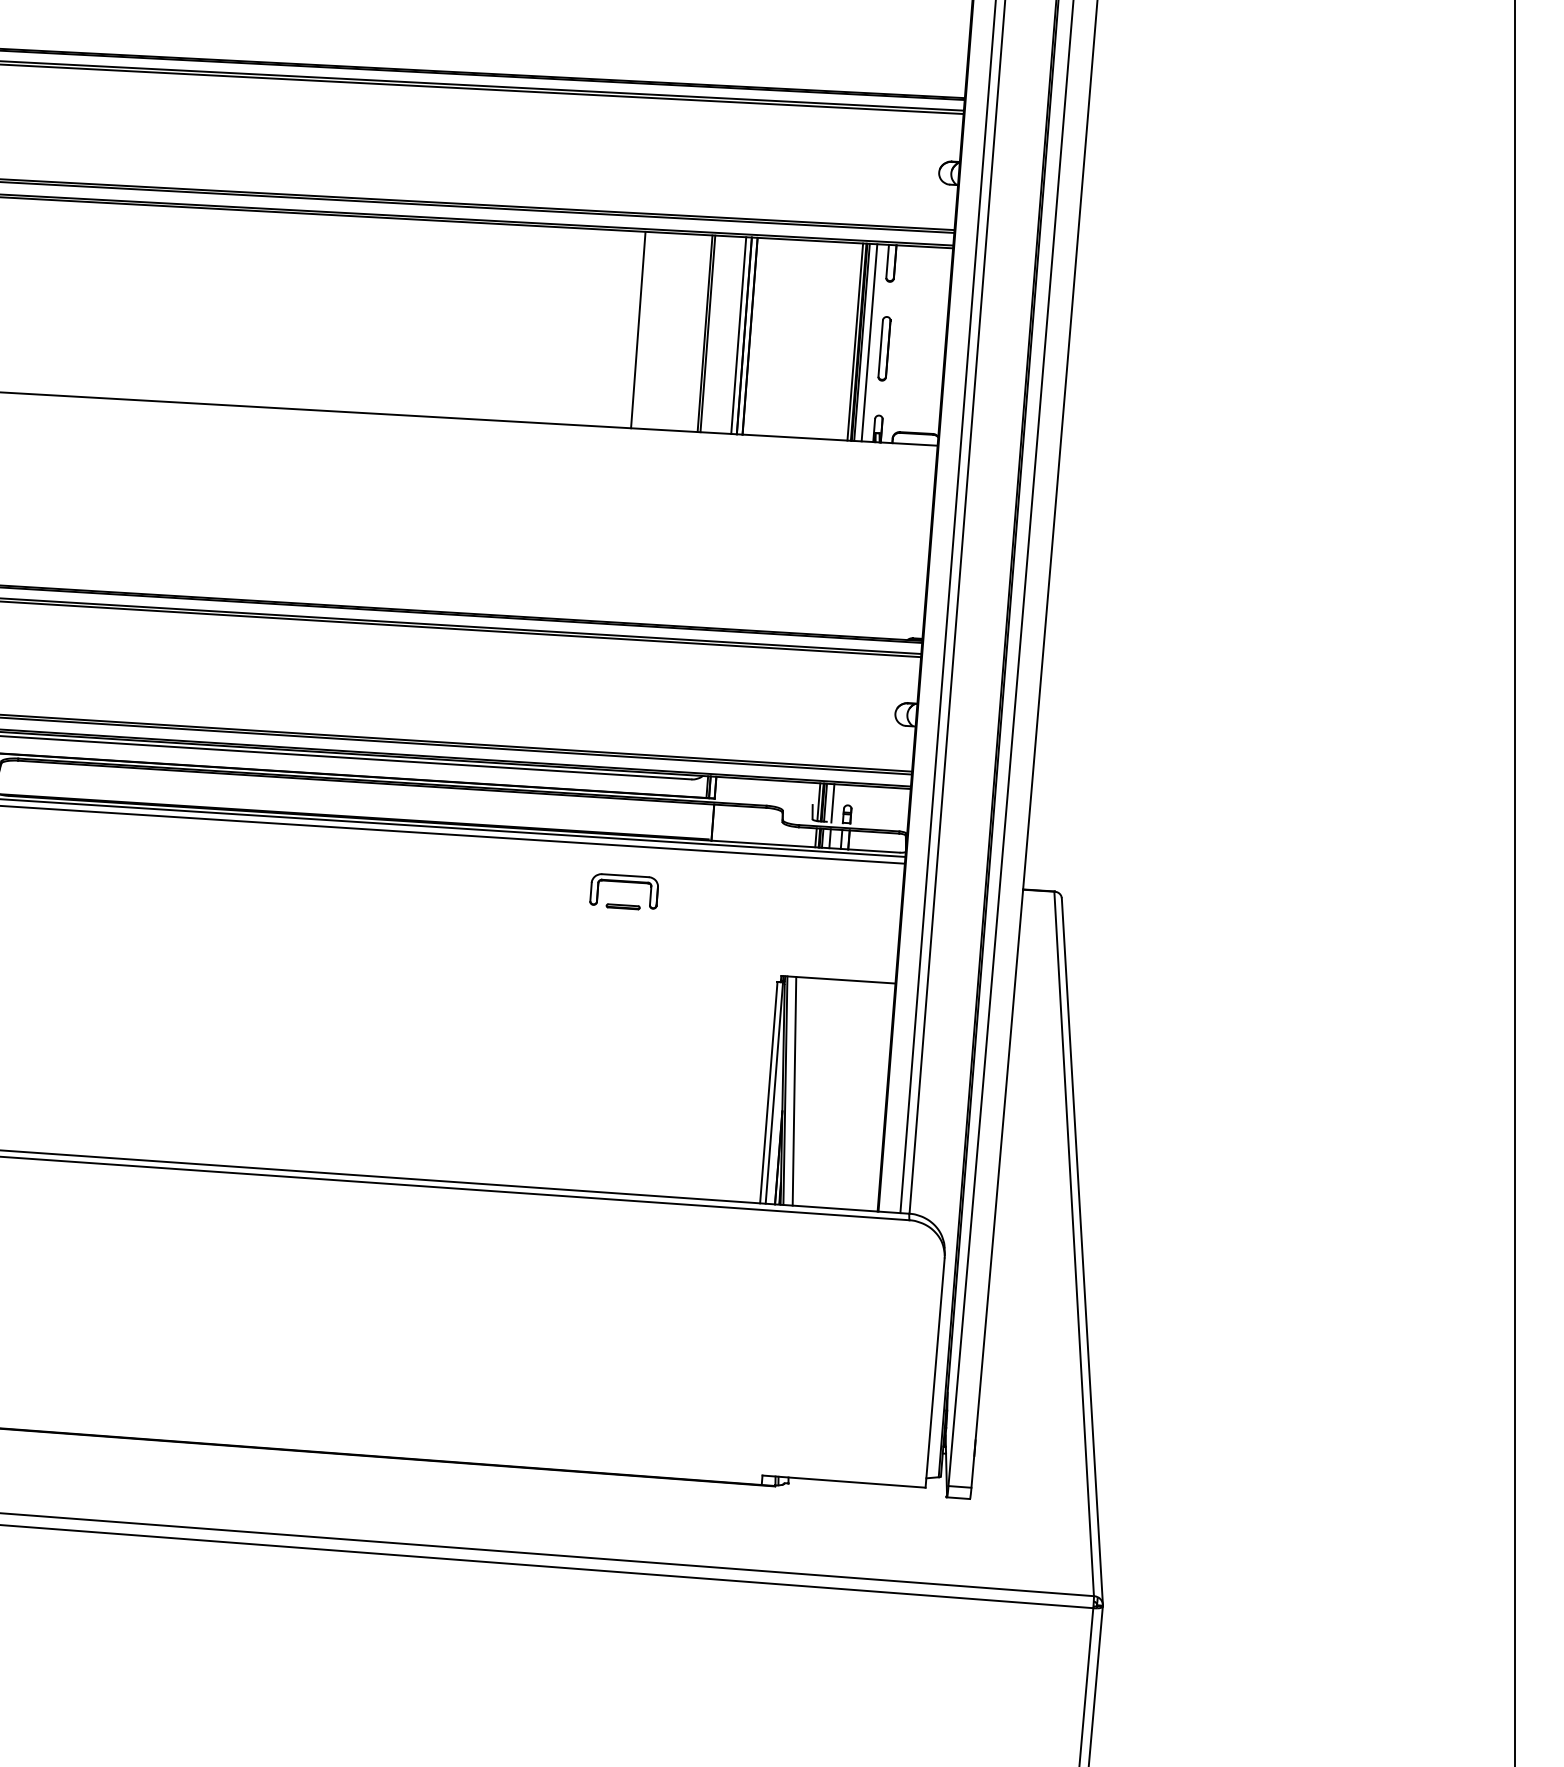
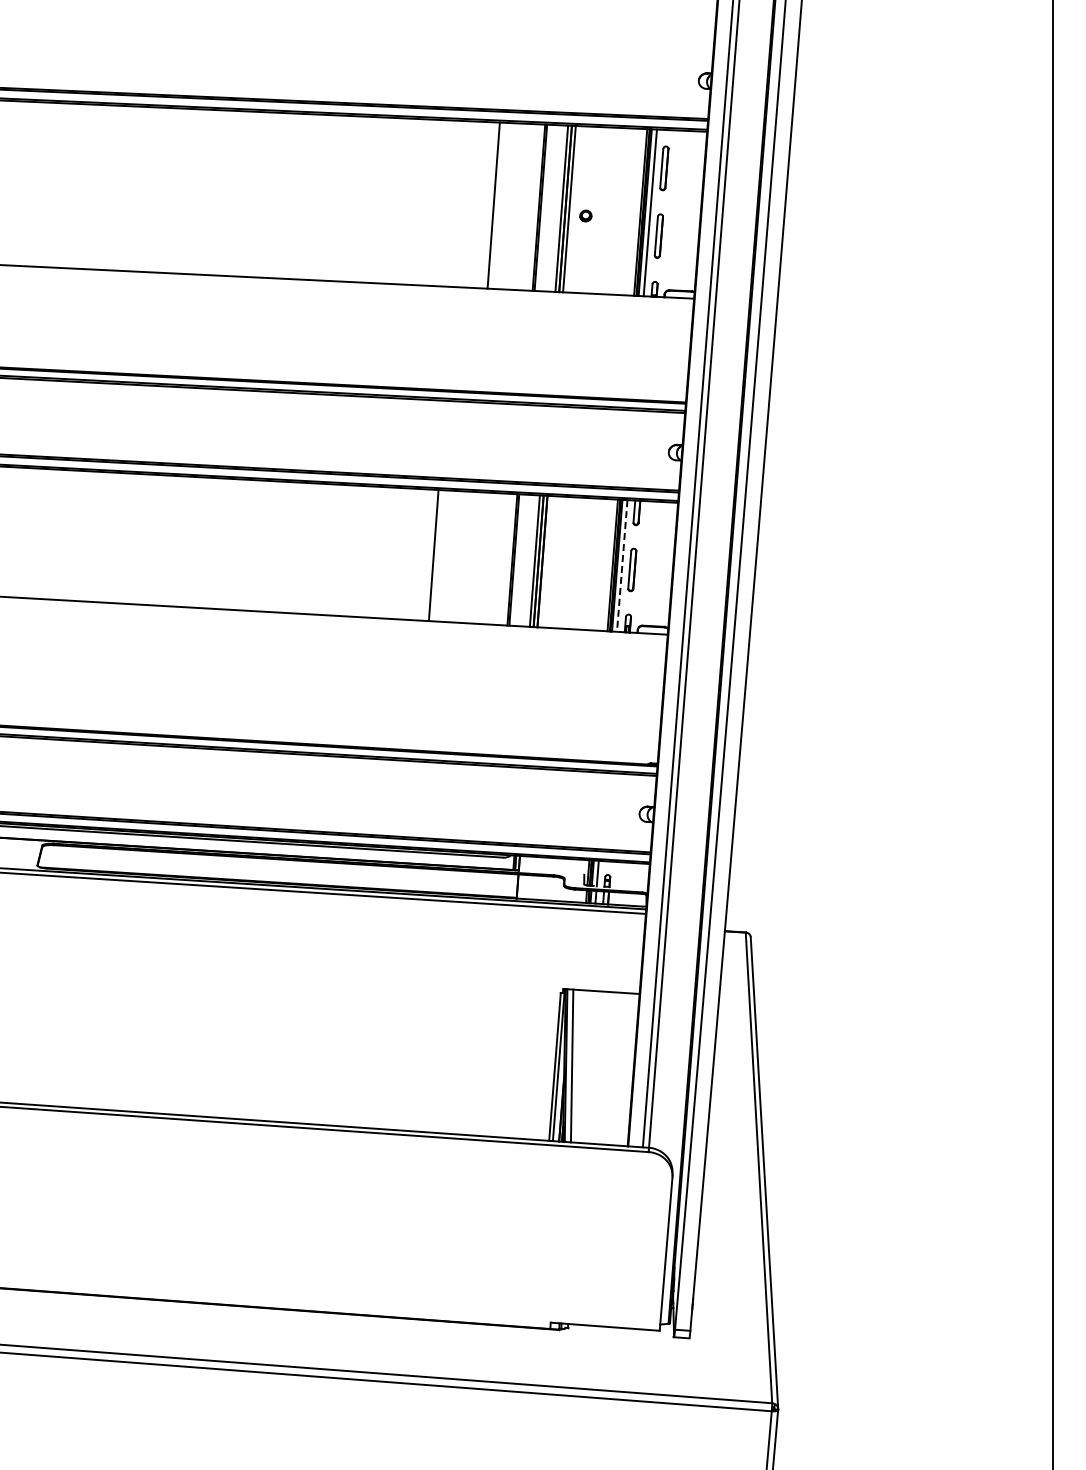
line: (637, 330) -> (433, 554), moved
line: (869, 343) -> (622, 566), solid -> dashed
part: (622, 891) -> (457, 932), removed

